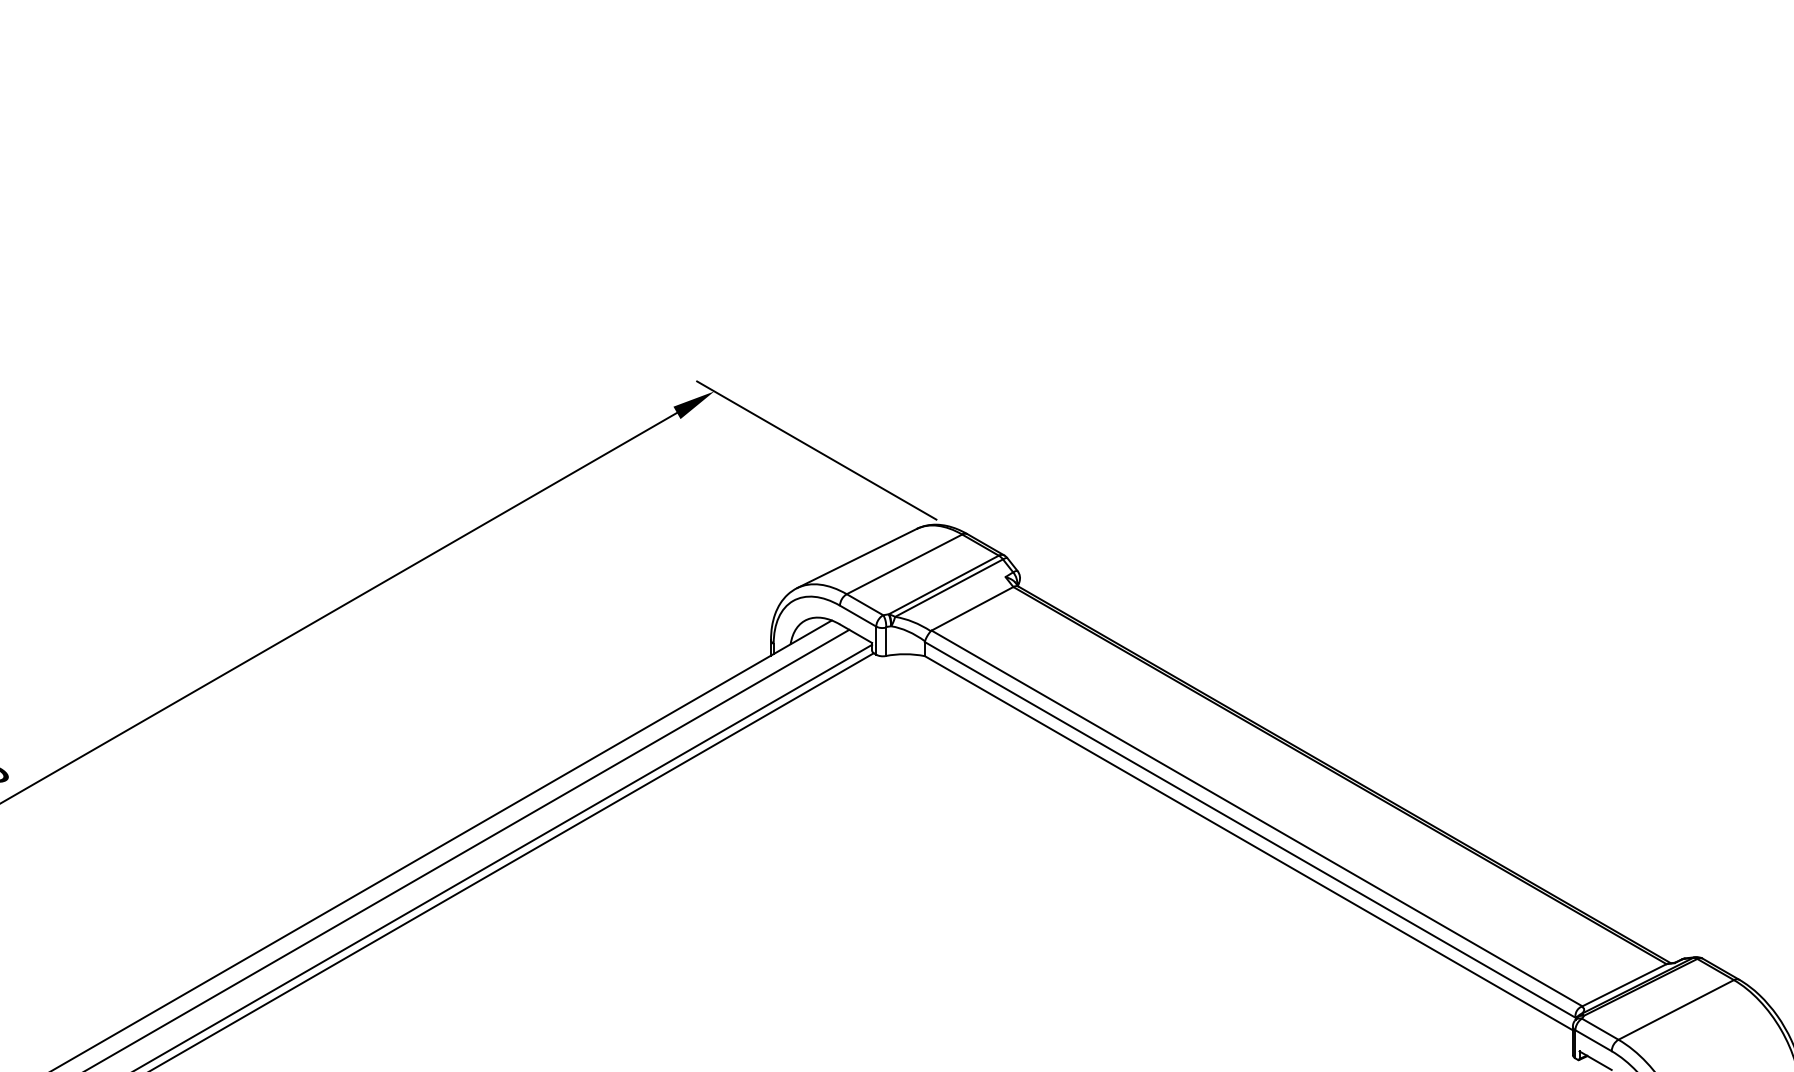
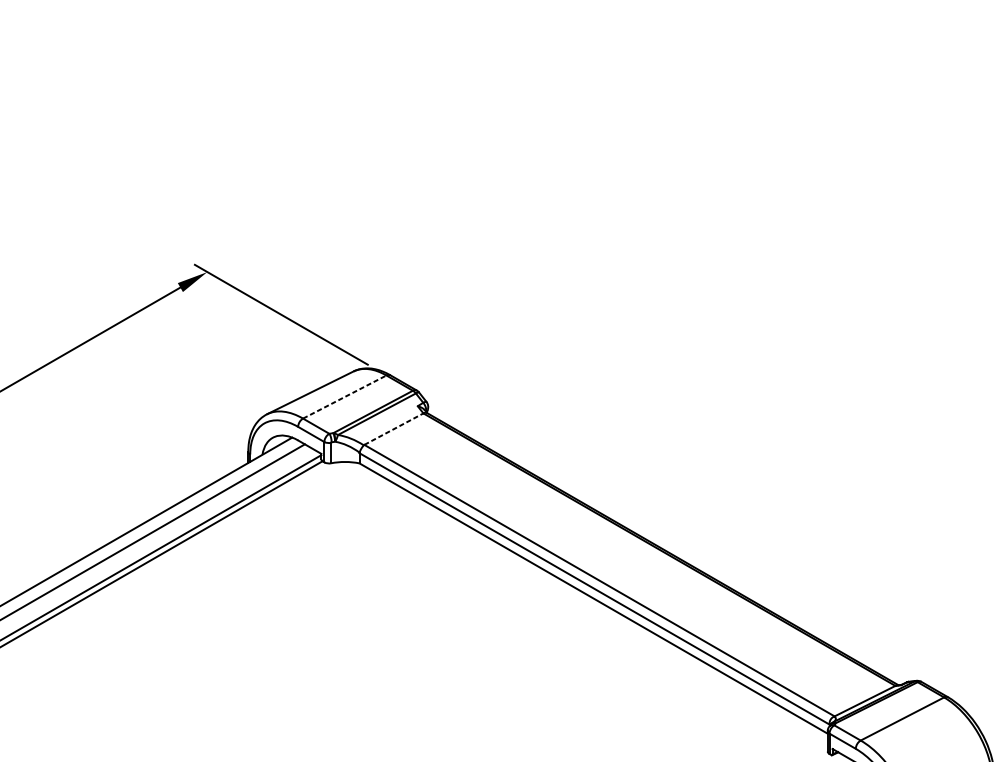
line: (904, 564) -> (344, 397), solid -> dashed
line: (972, 608) -> (393, 428), solid -> dashed

